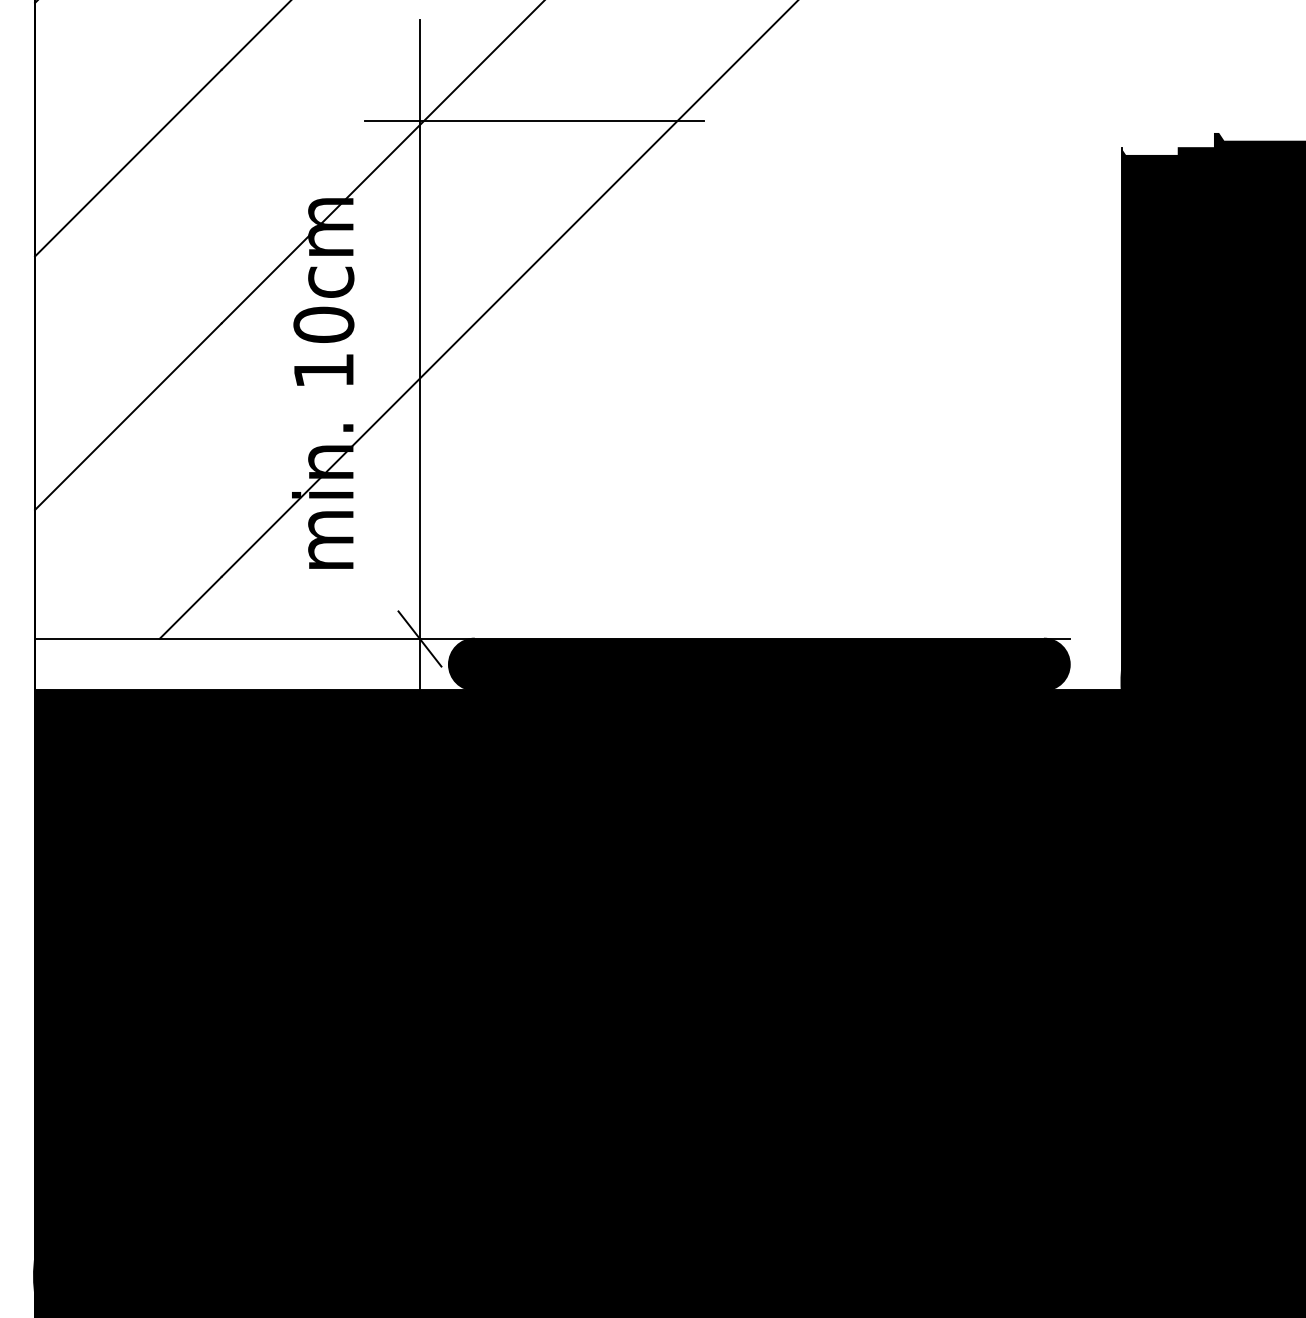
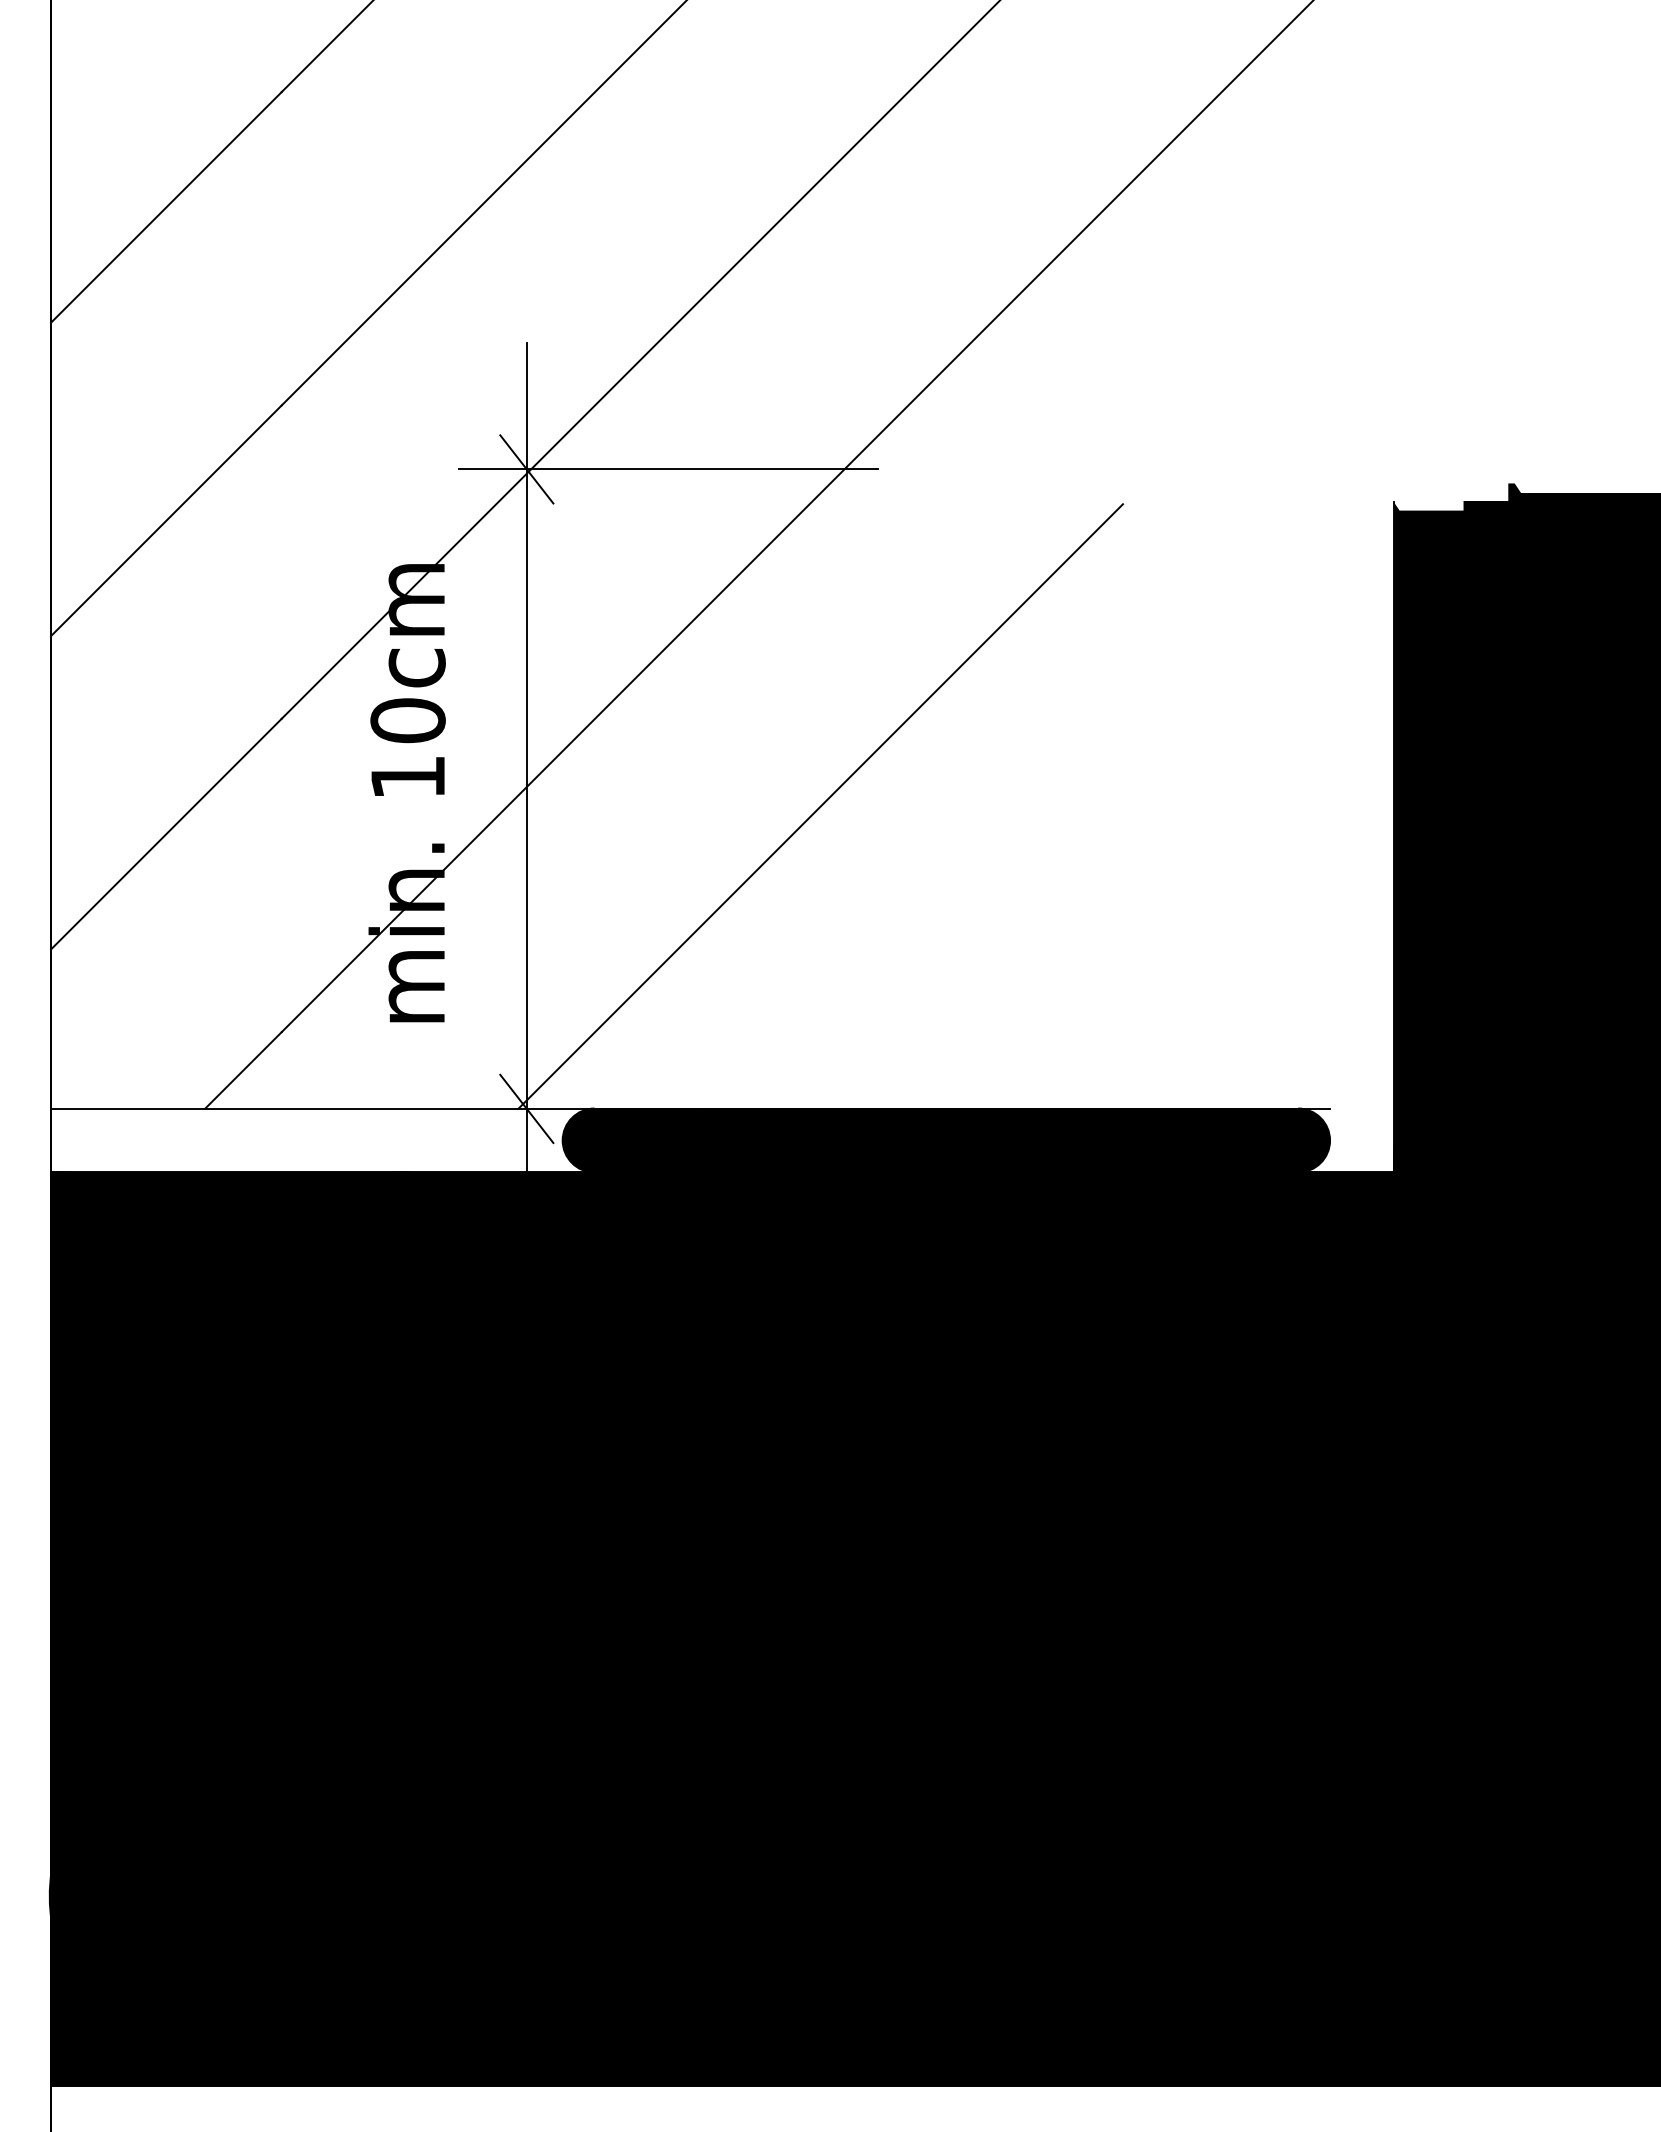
line: (419, 121) -> (526, 469), added
line: (657, 394) -> (820, 806), added

